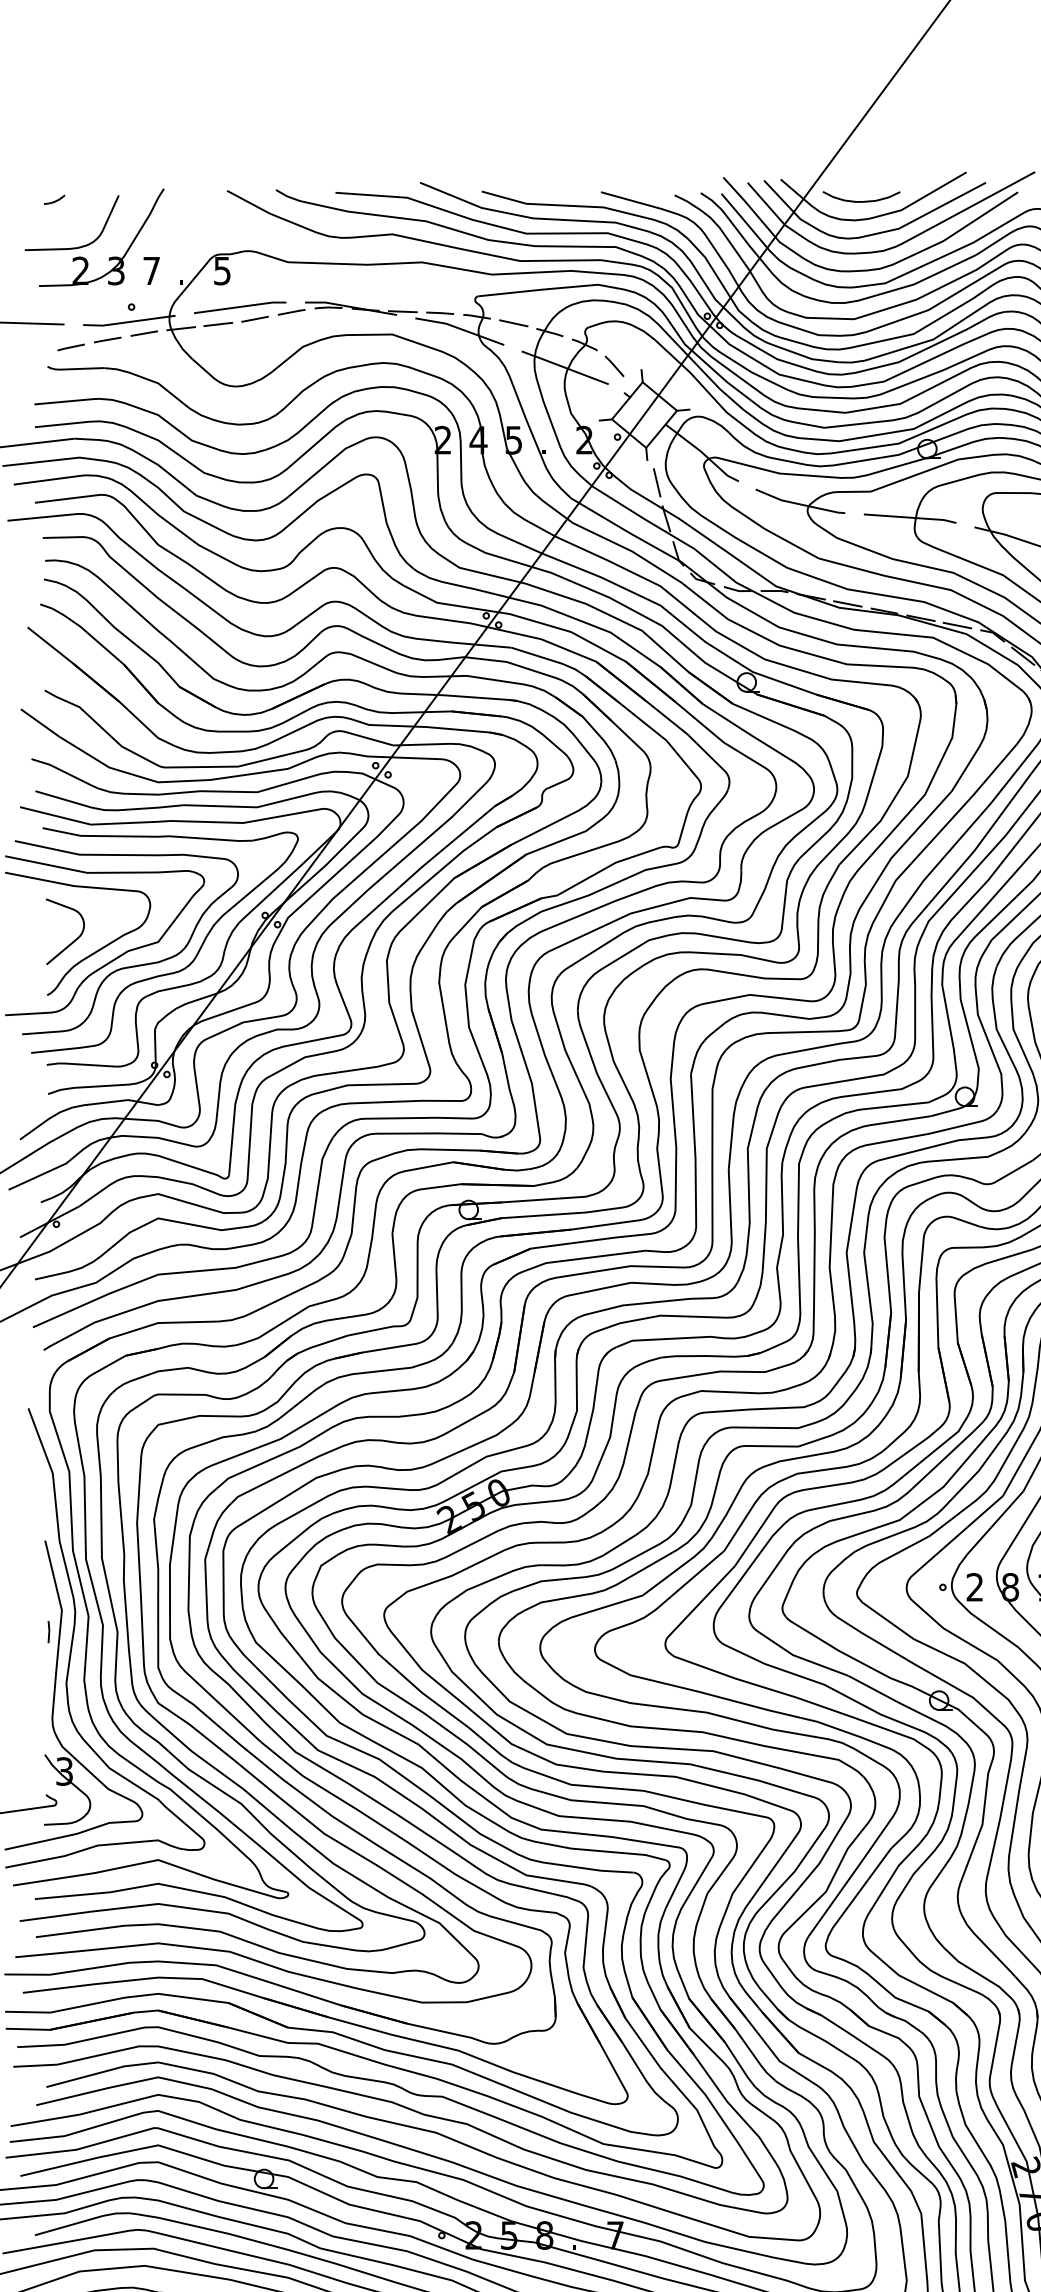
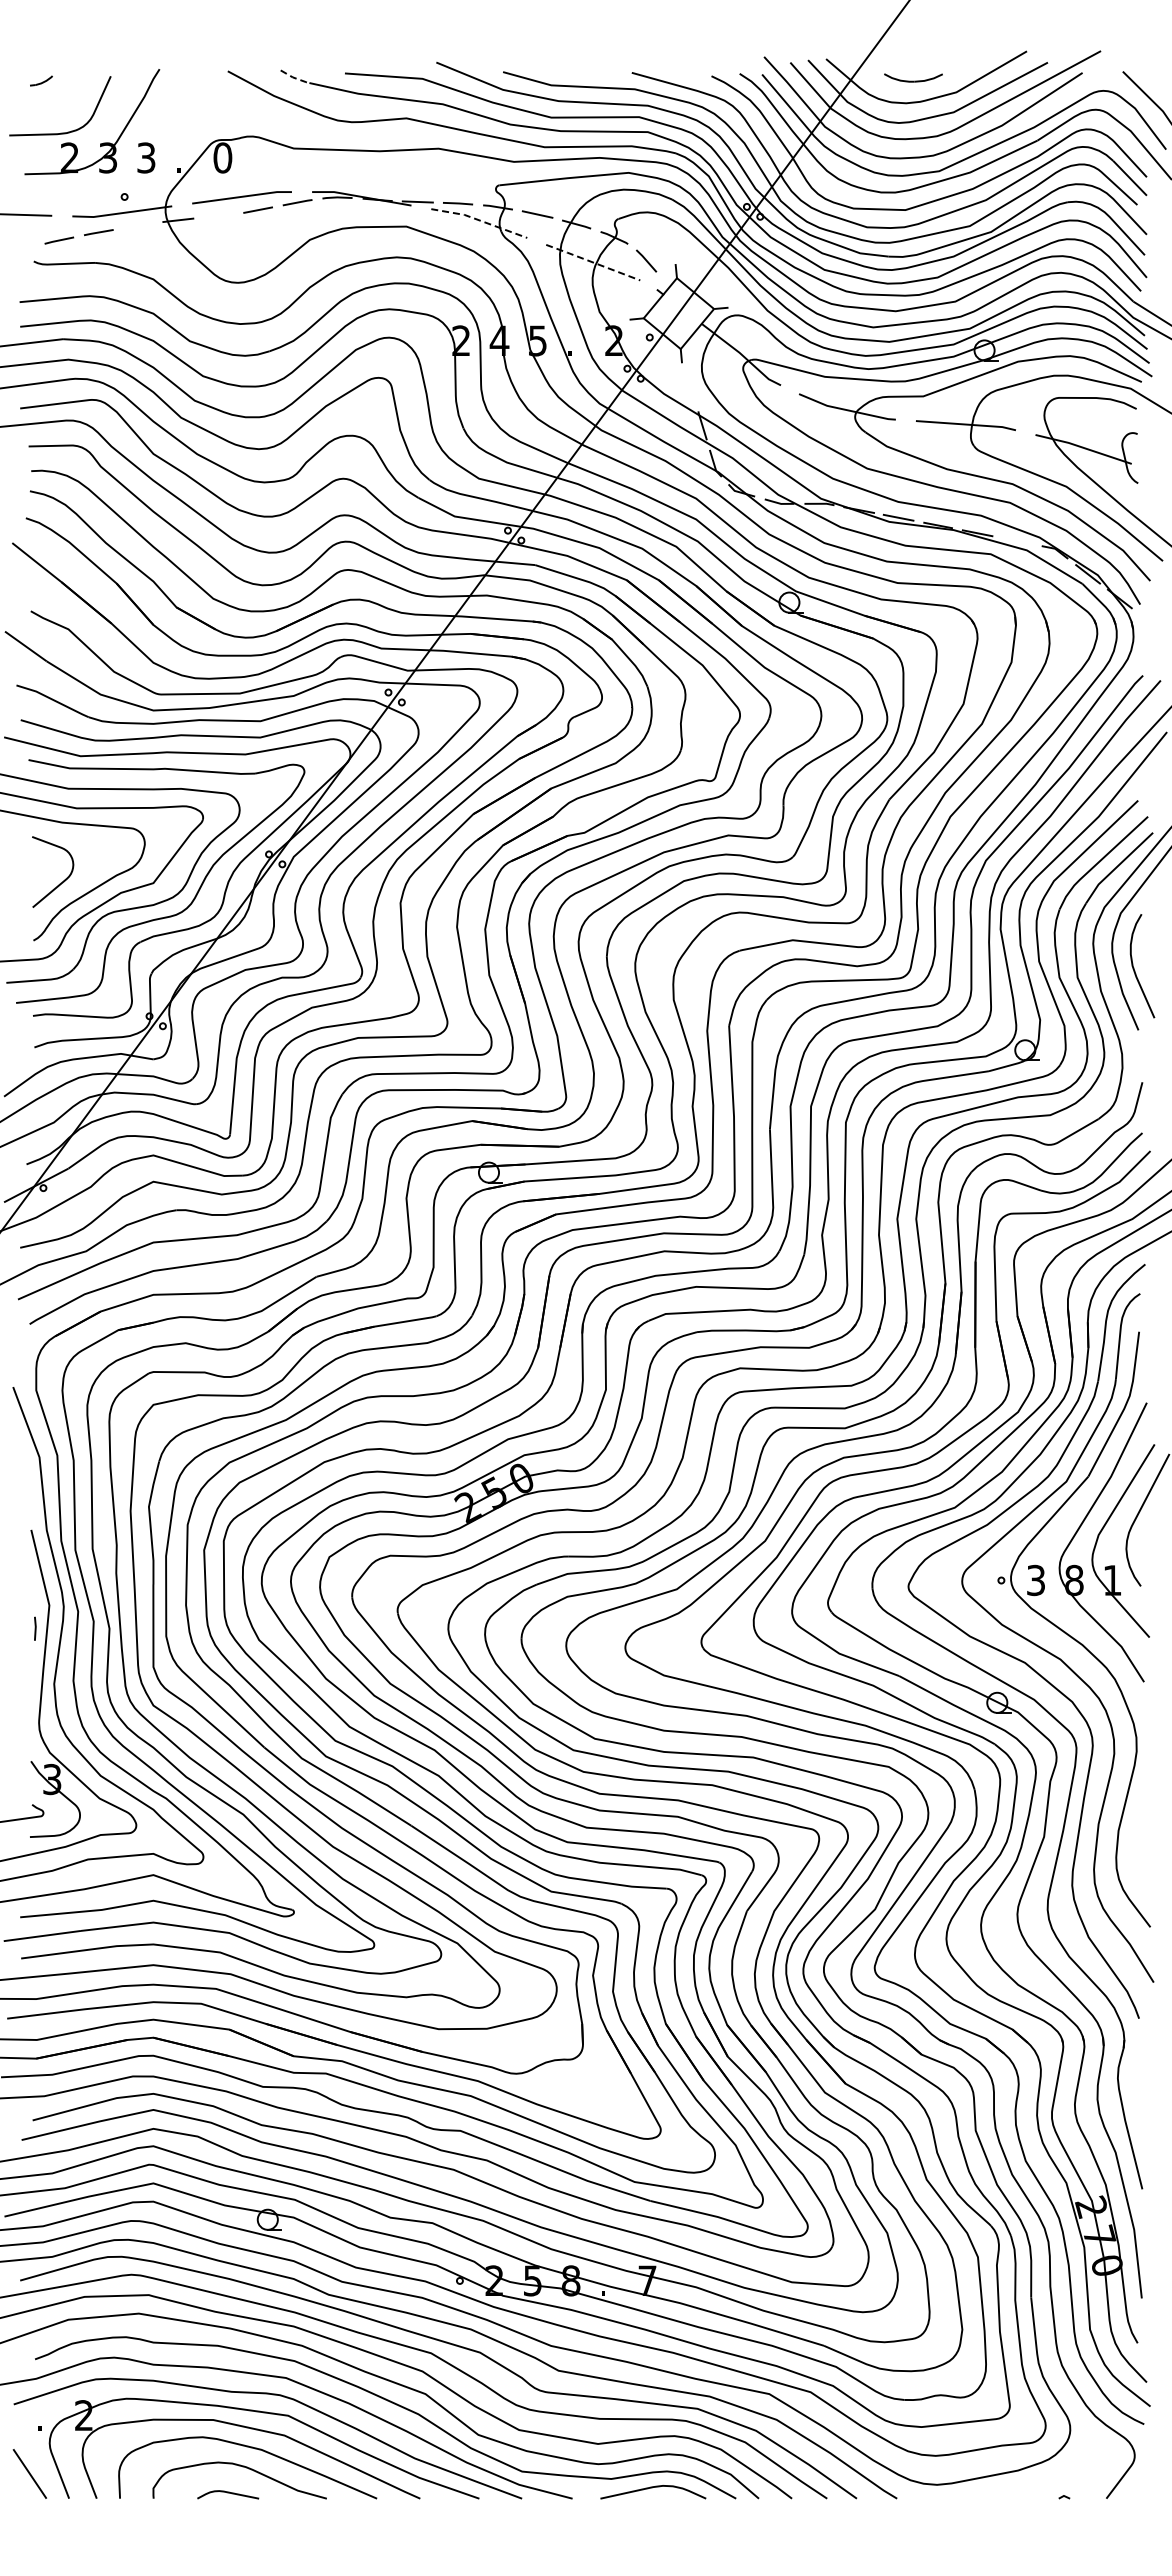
part: (861, 196) -> (913, 77), size x0.7
line: (288, 197) -> (294, 78), solid -> dashed
text: (151, 270) -> (146, 157), 7 -> 3
text: (222, 270) -> (222, 157), 5 -> 0
line: (218, 324) -> (218, 215), removed
line: (459, 328) -> (479, 220), solid -> dashed
line: (144, 333) -> (138, 225), removed
line: (565, 367) -> (593, 262), solid -> dashed
line: (657, 482) -> (692, 386), removed
line: (956, 625) -> (1016, 541), removed
text: (974, 1587) -> (1035, 1580), 2 -> 3

